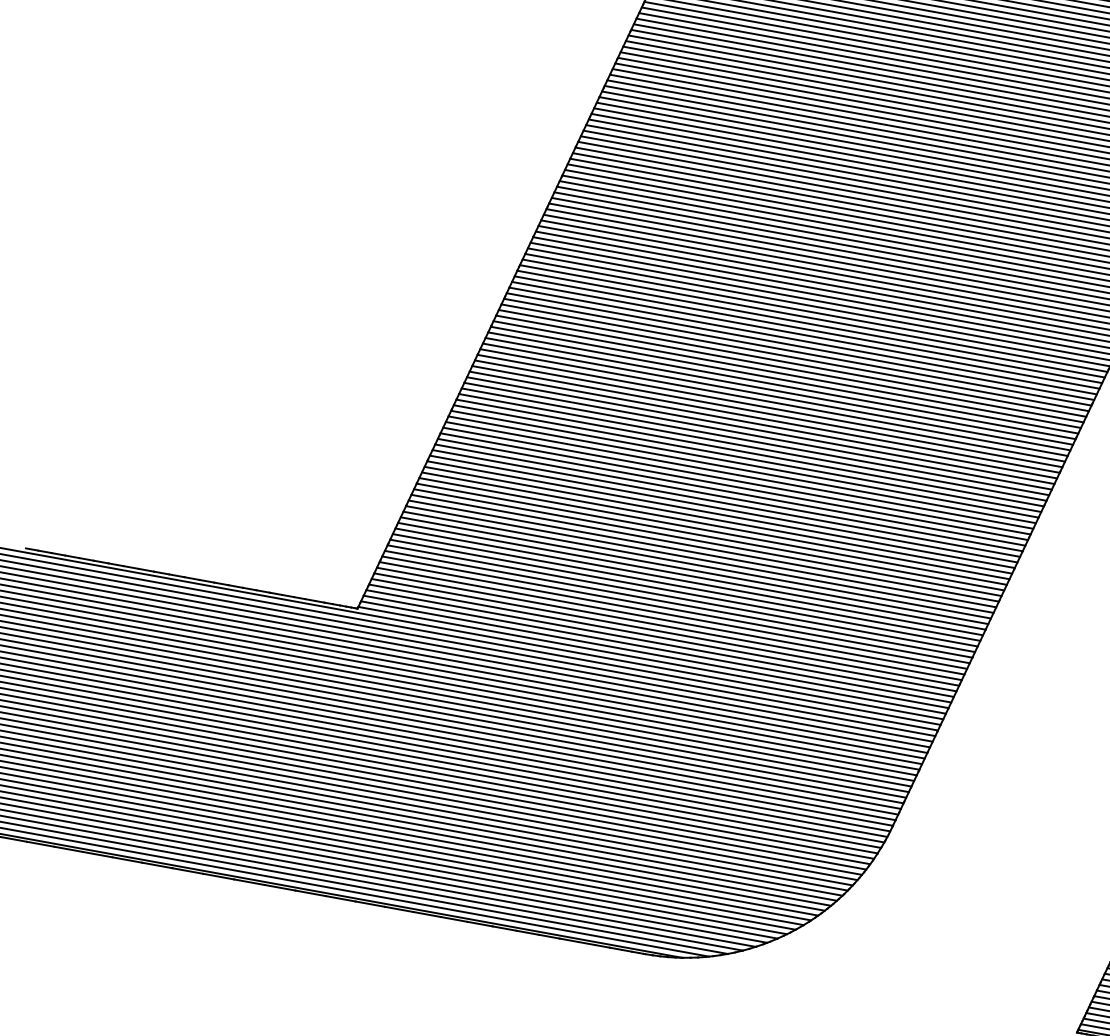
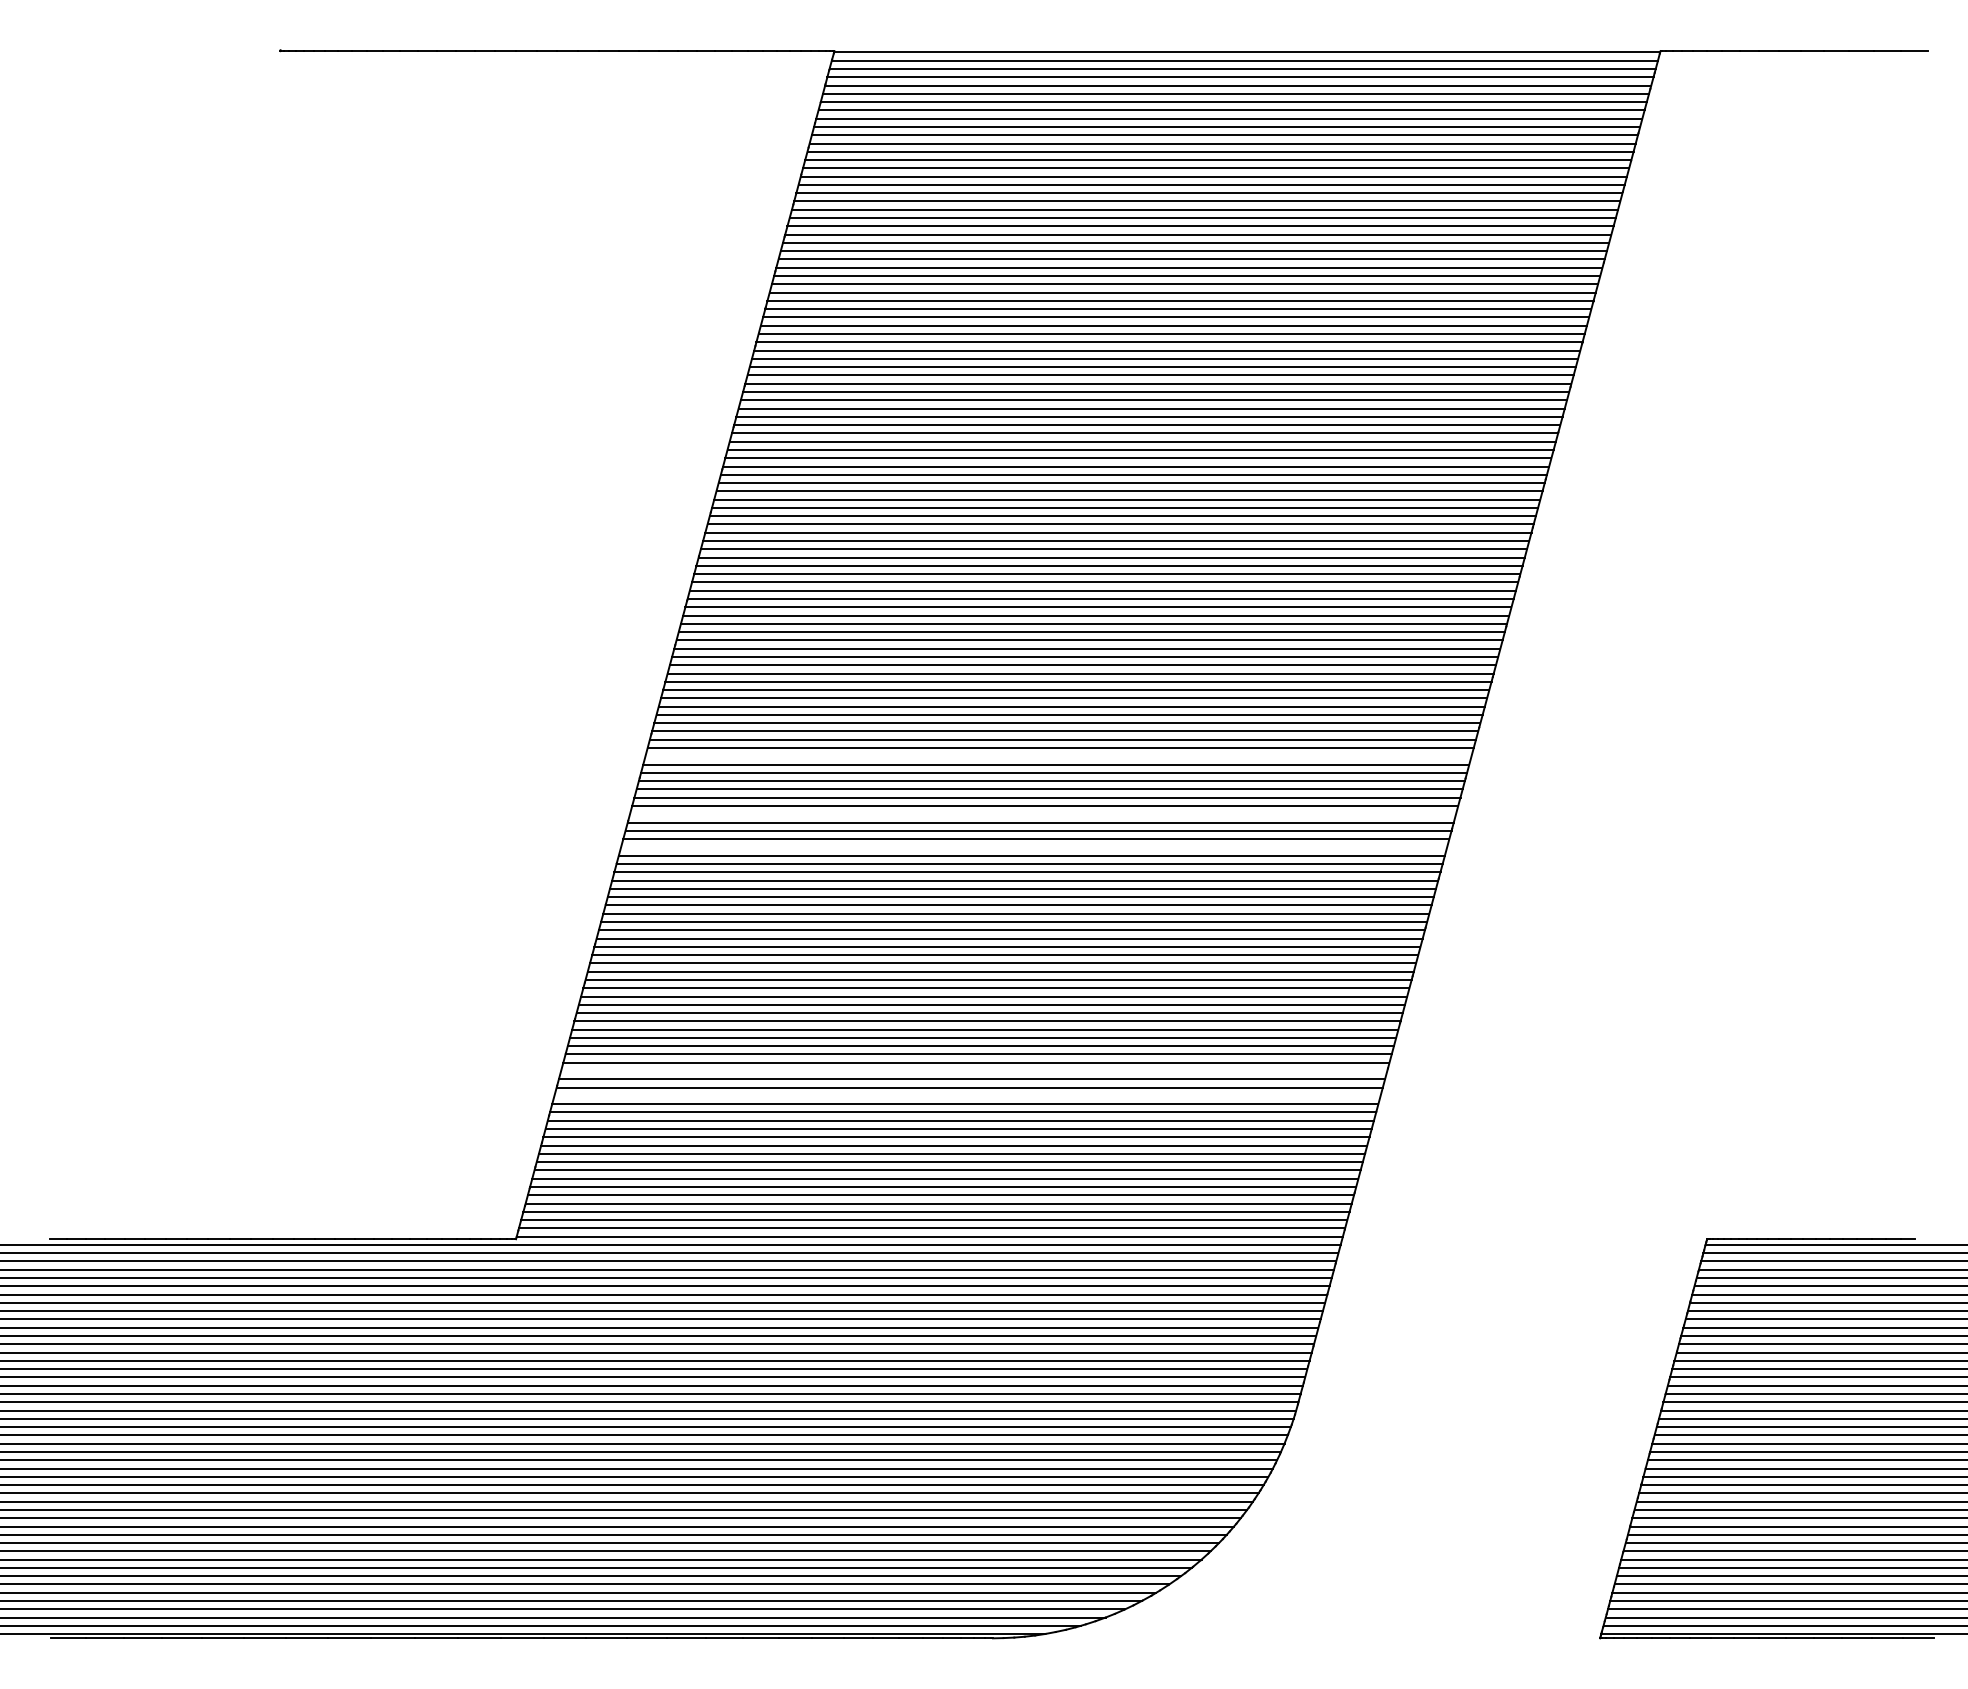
line: (805, 335) -> (1058, 756), removed
line: (786, 374) -> (1042, 814), removed
line: (776, 397) -> (1034, 847), removed
line: (705, 547) -> (974, 1070), removed
line: (697, 564) -> (967, 1095), removed

